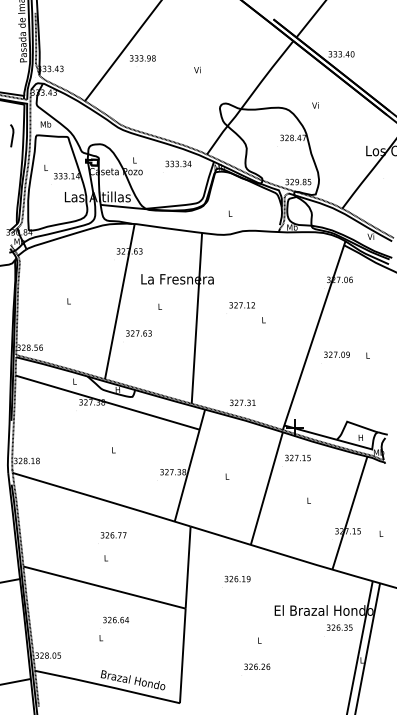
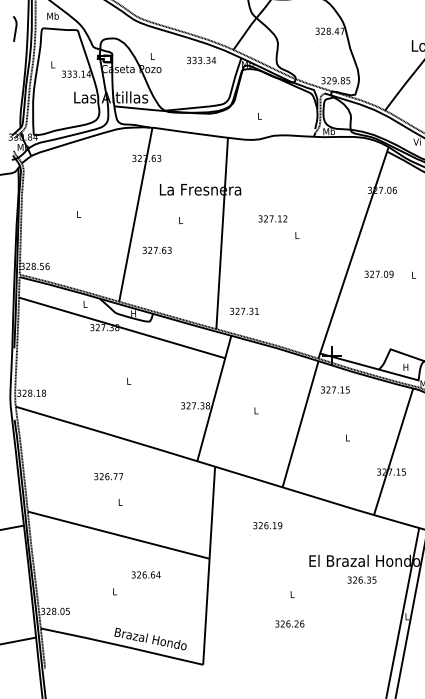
text: (242, 402) -> (244, 310), moved
text: (113, 535) -> (108, 476), moved
text: (116, 619) -> (146, 574), moved
text: (339, 627) -> (361, 579), moved

